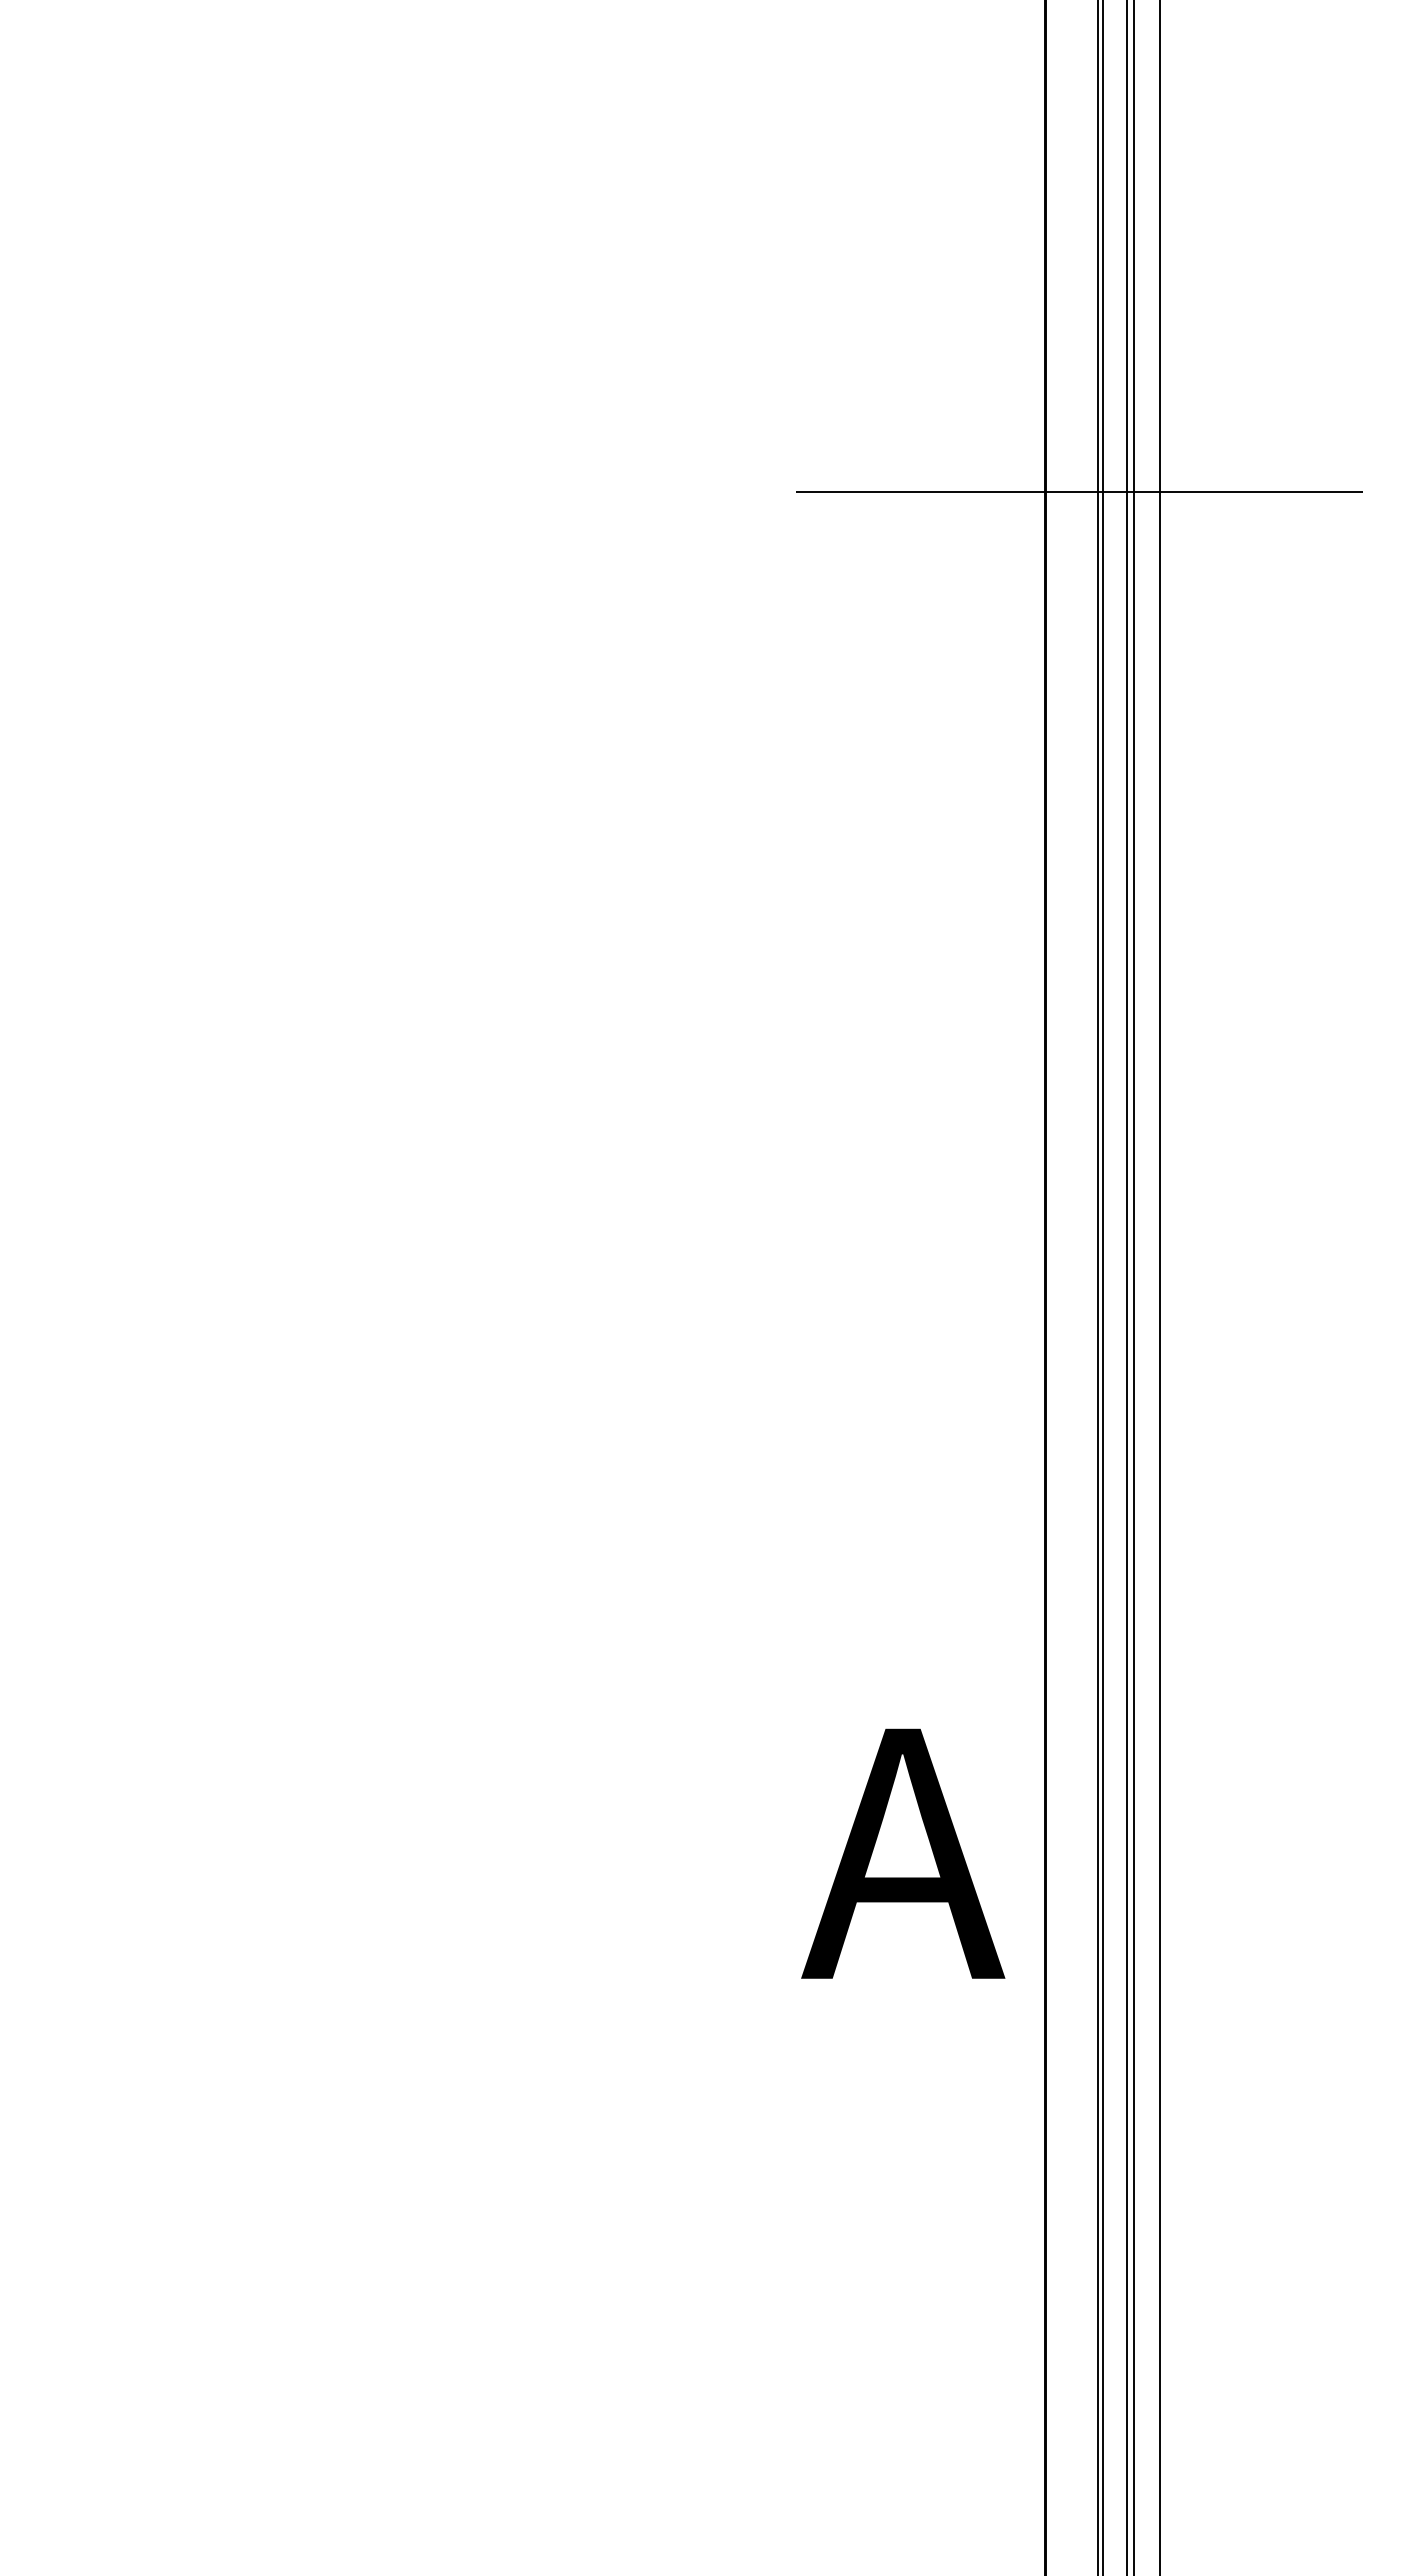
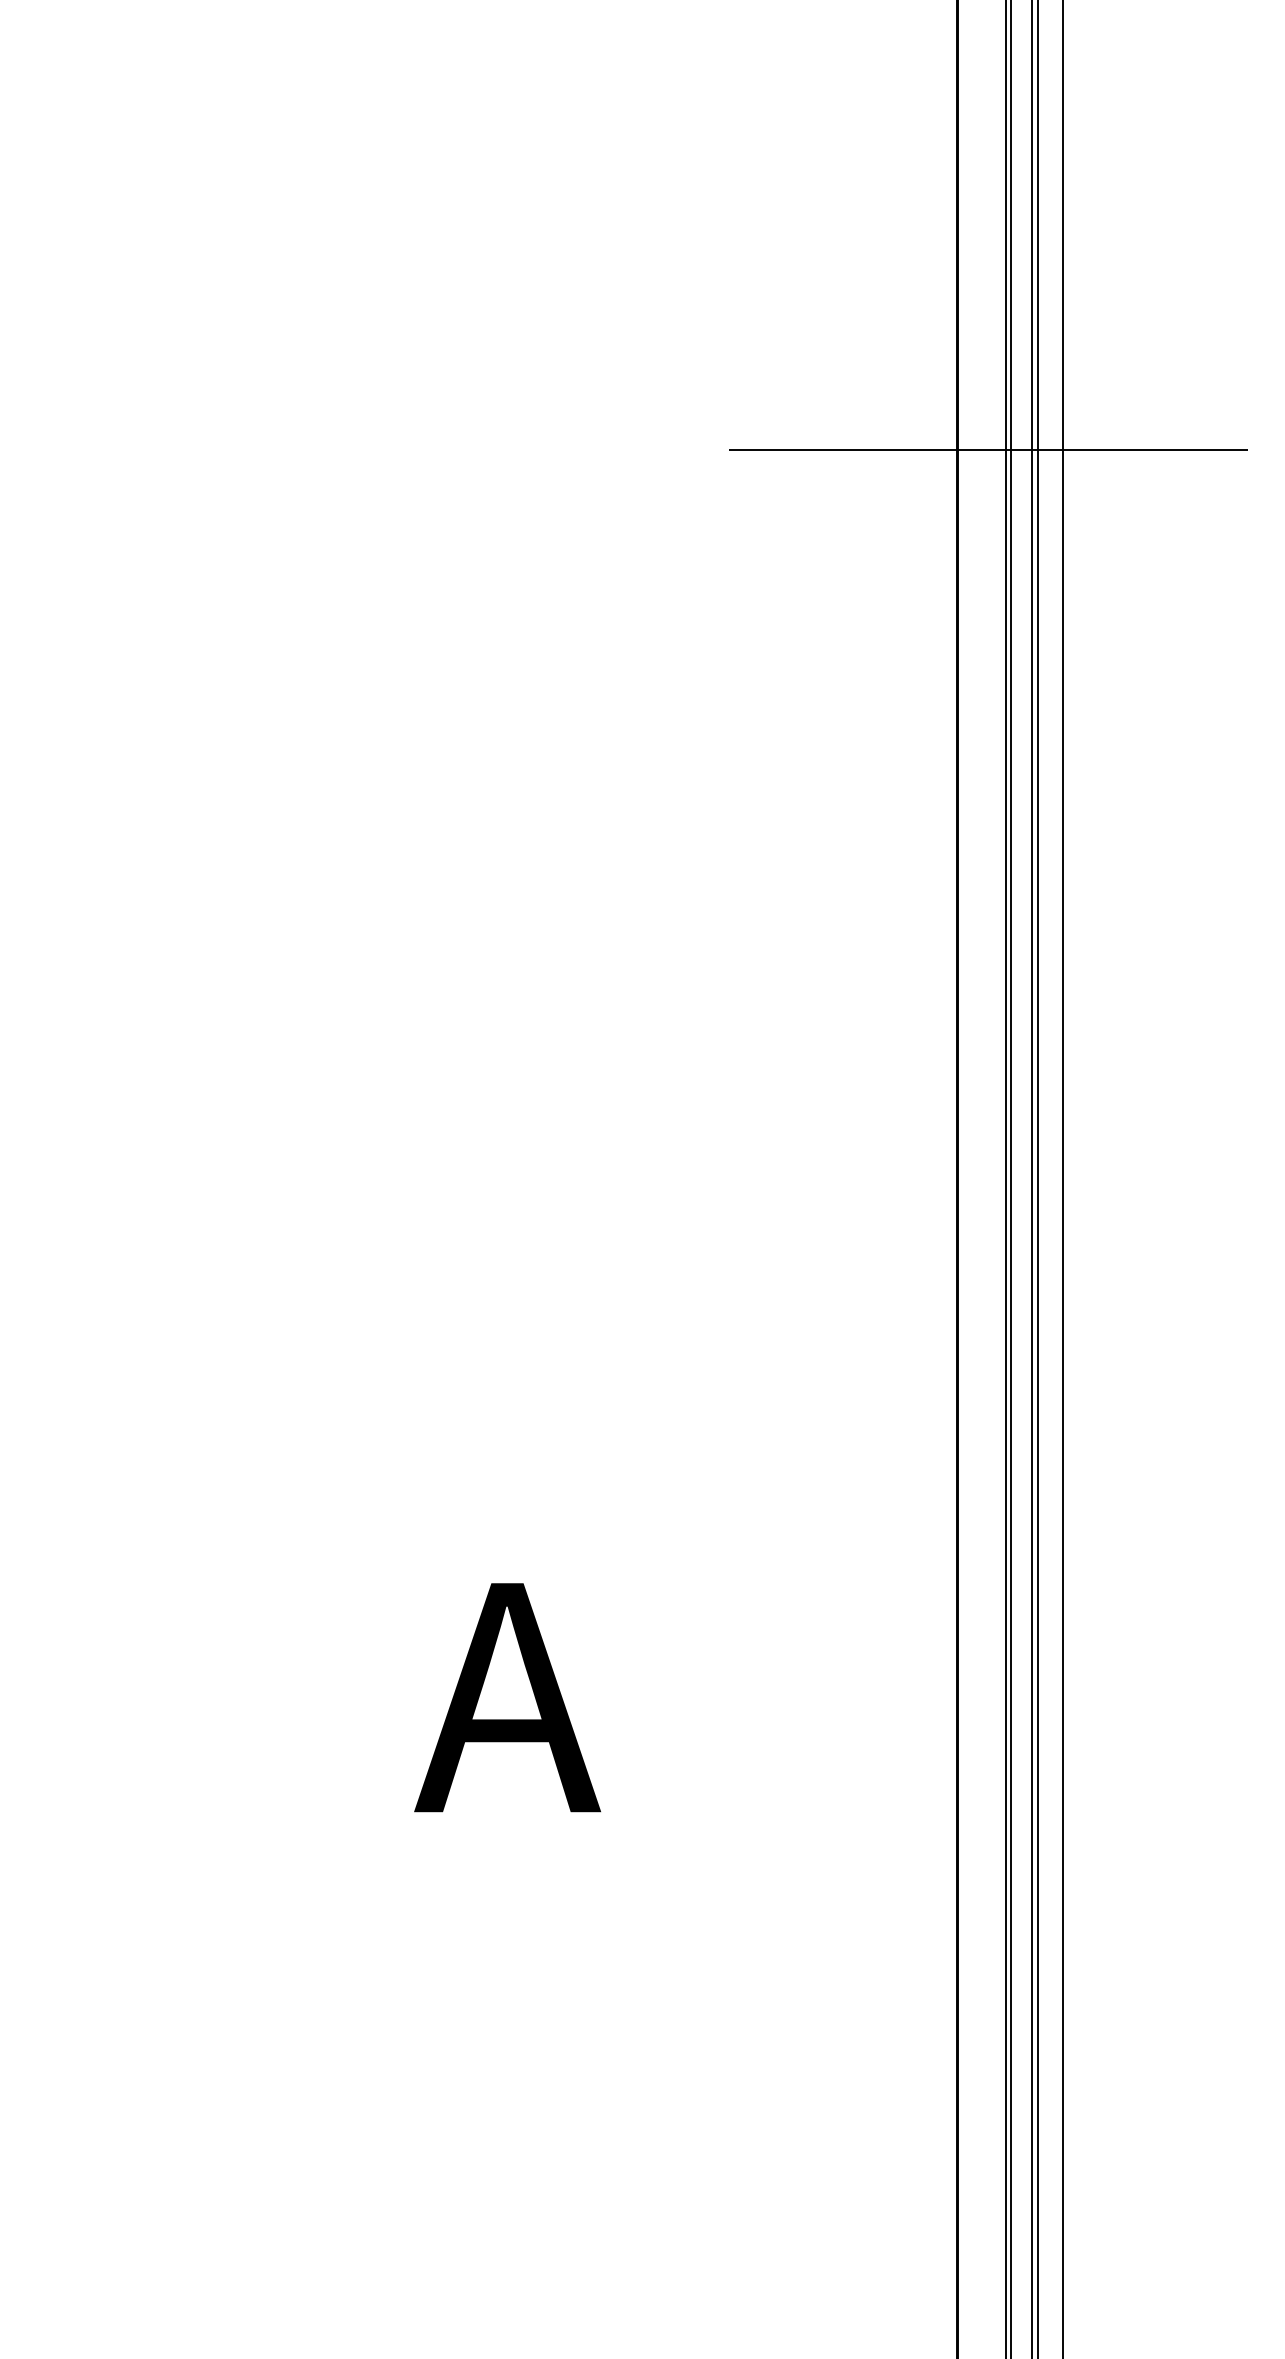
text: (903, 1853) -> (507, 1697), moved

